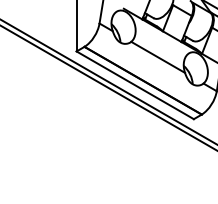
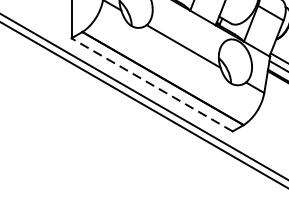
line: (135, 85) -> (152, 85), solid -> dashed

